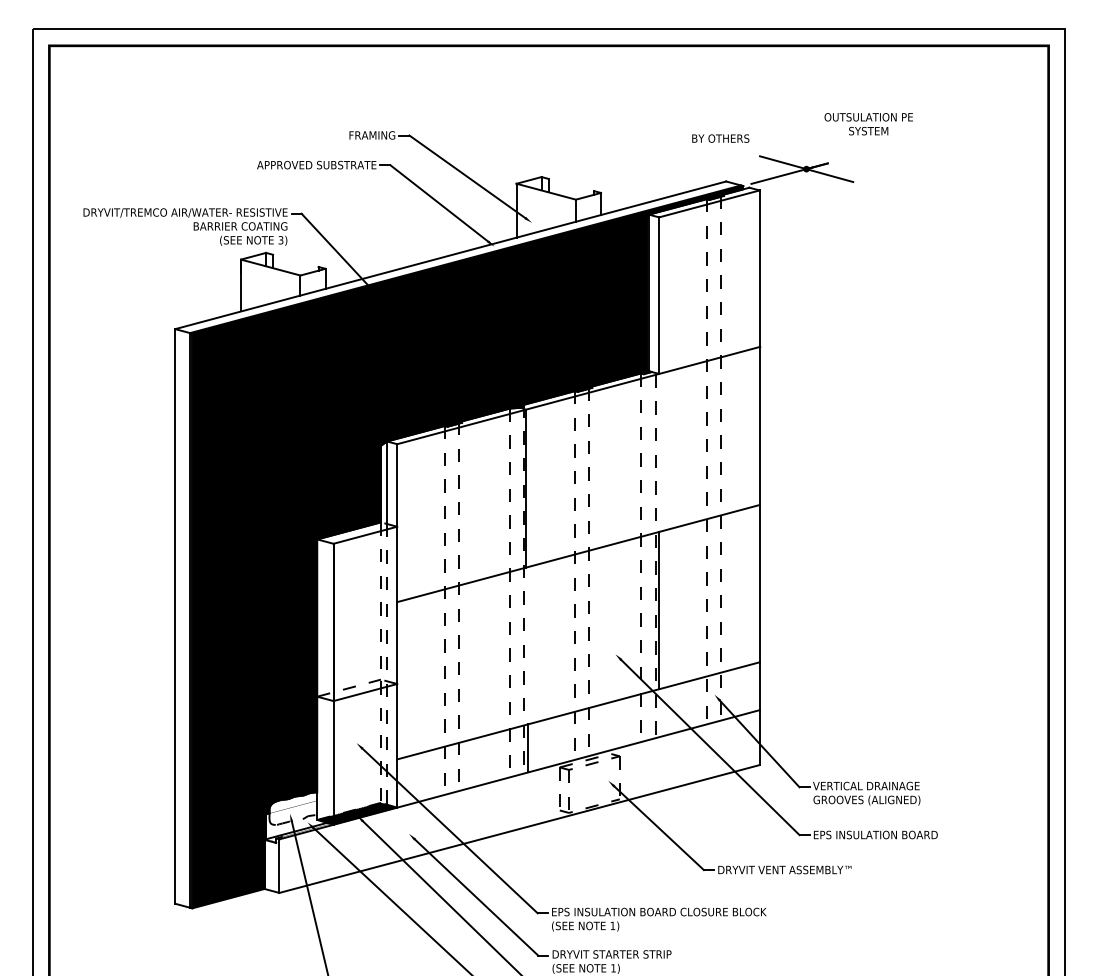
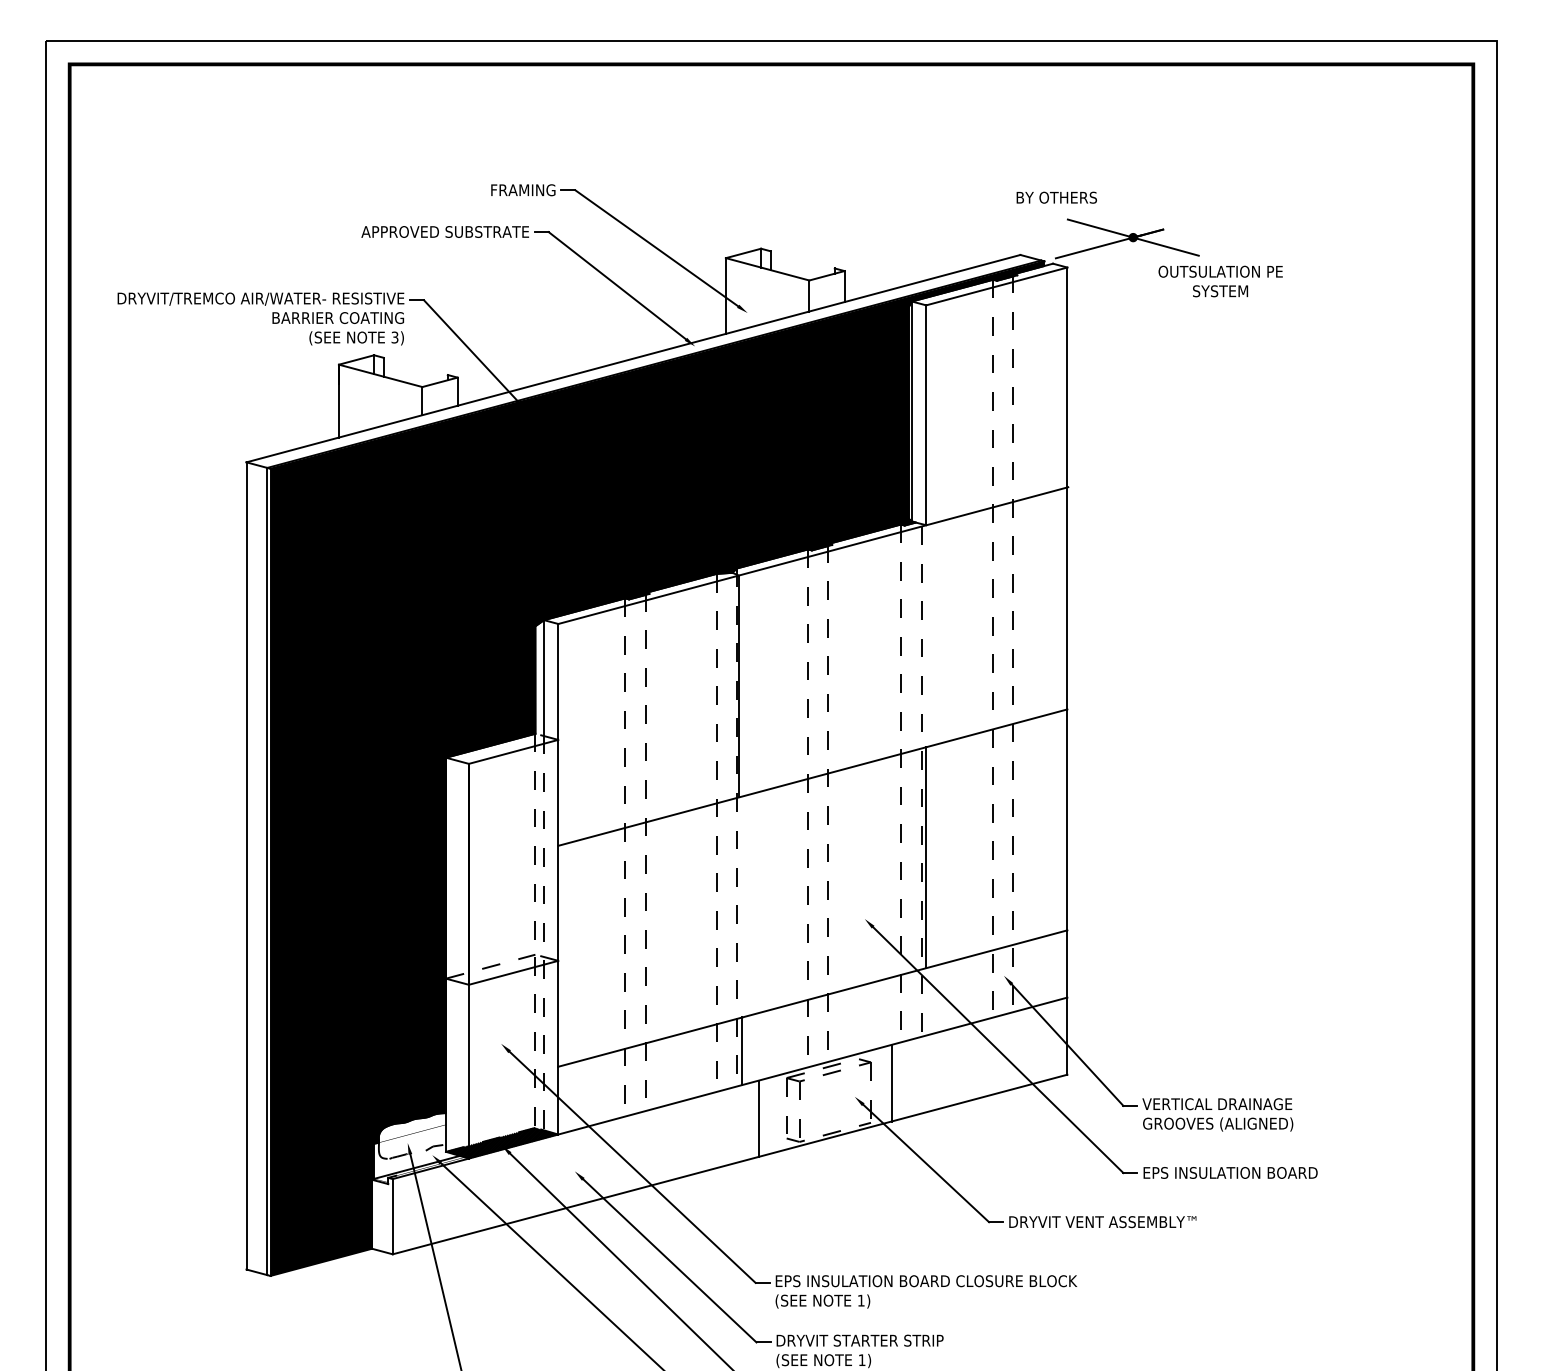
text: (868, 124) -> (1220, 281), moved
text: (720, 138) -> (1056, 197), moved
line: (634, 770) -> (891, 1082), added
line: (539, 796) -> (758, 1118), added

